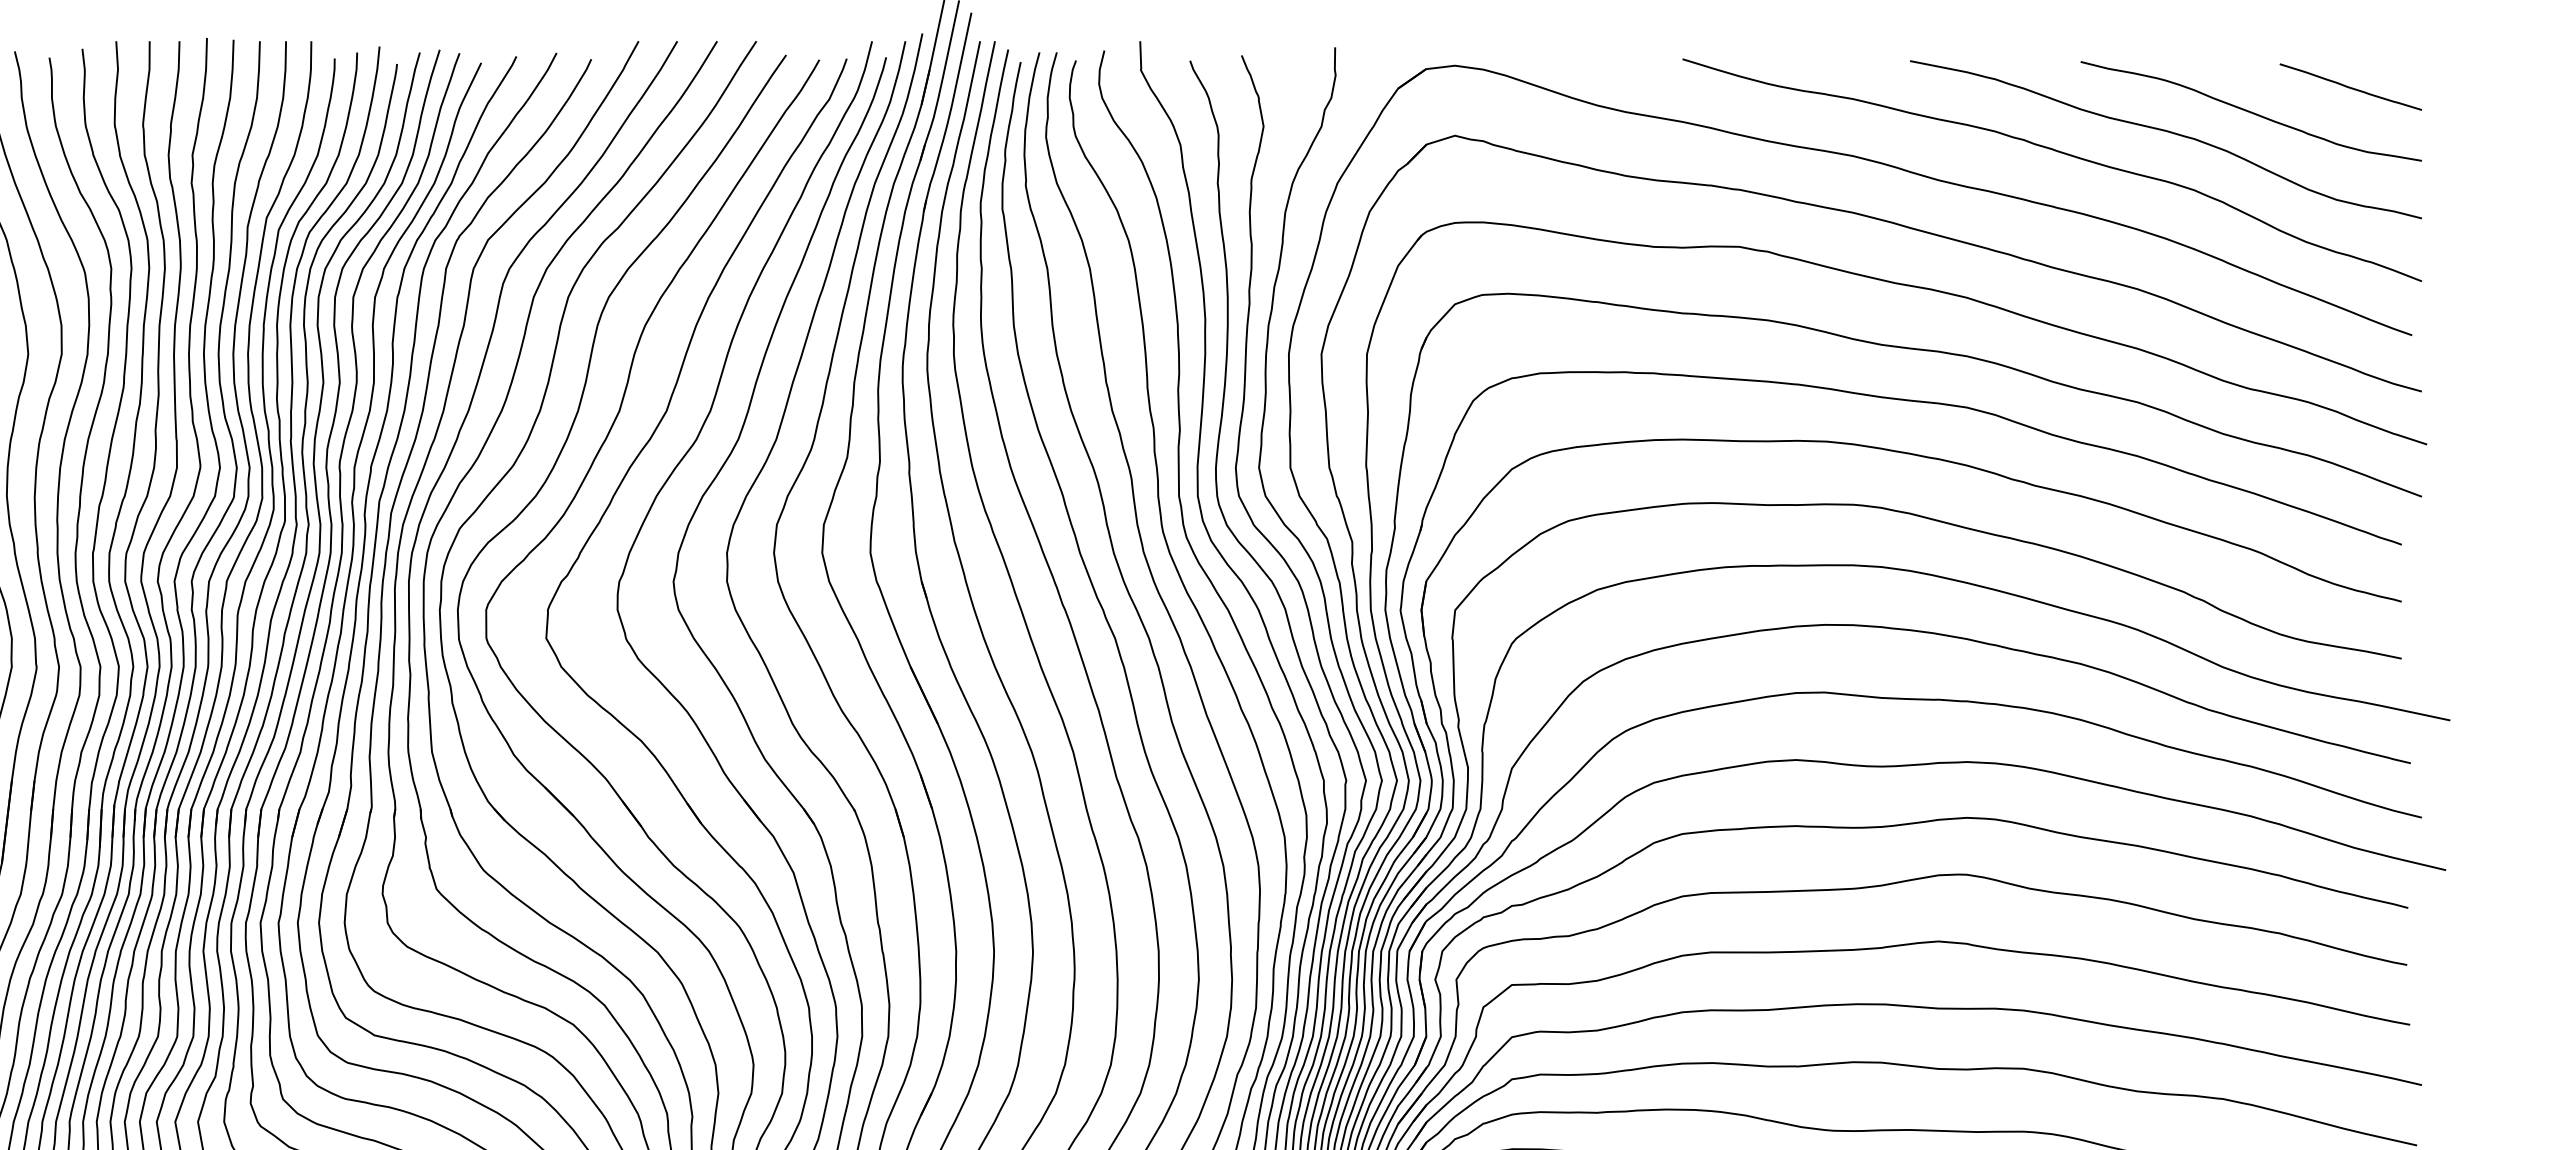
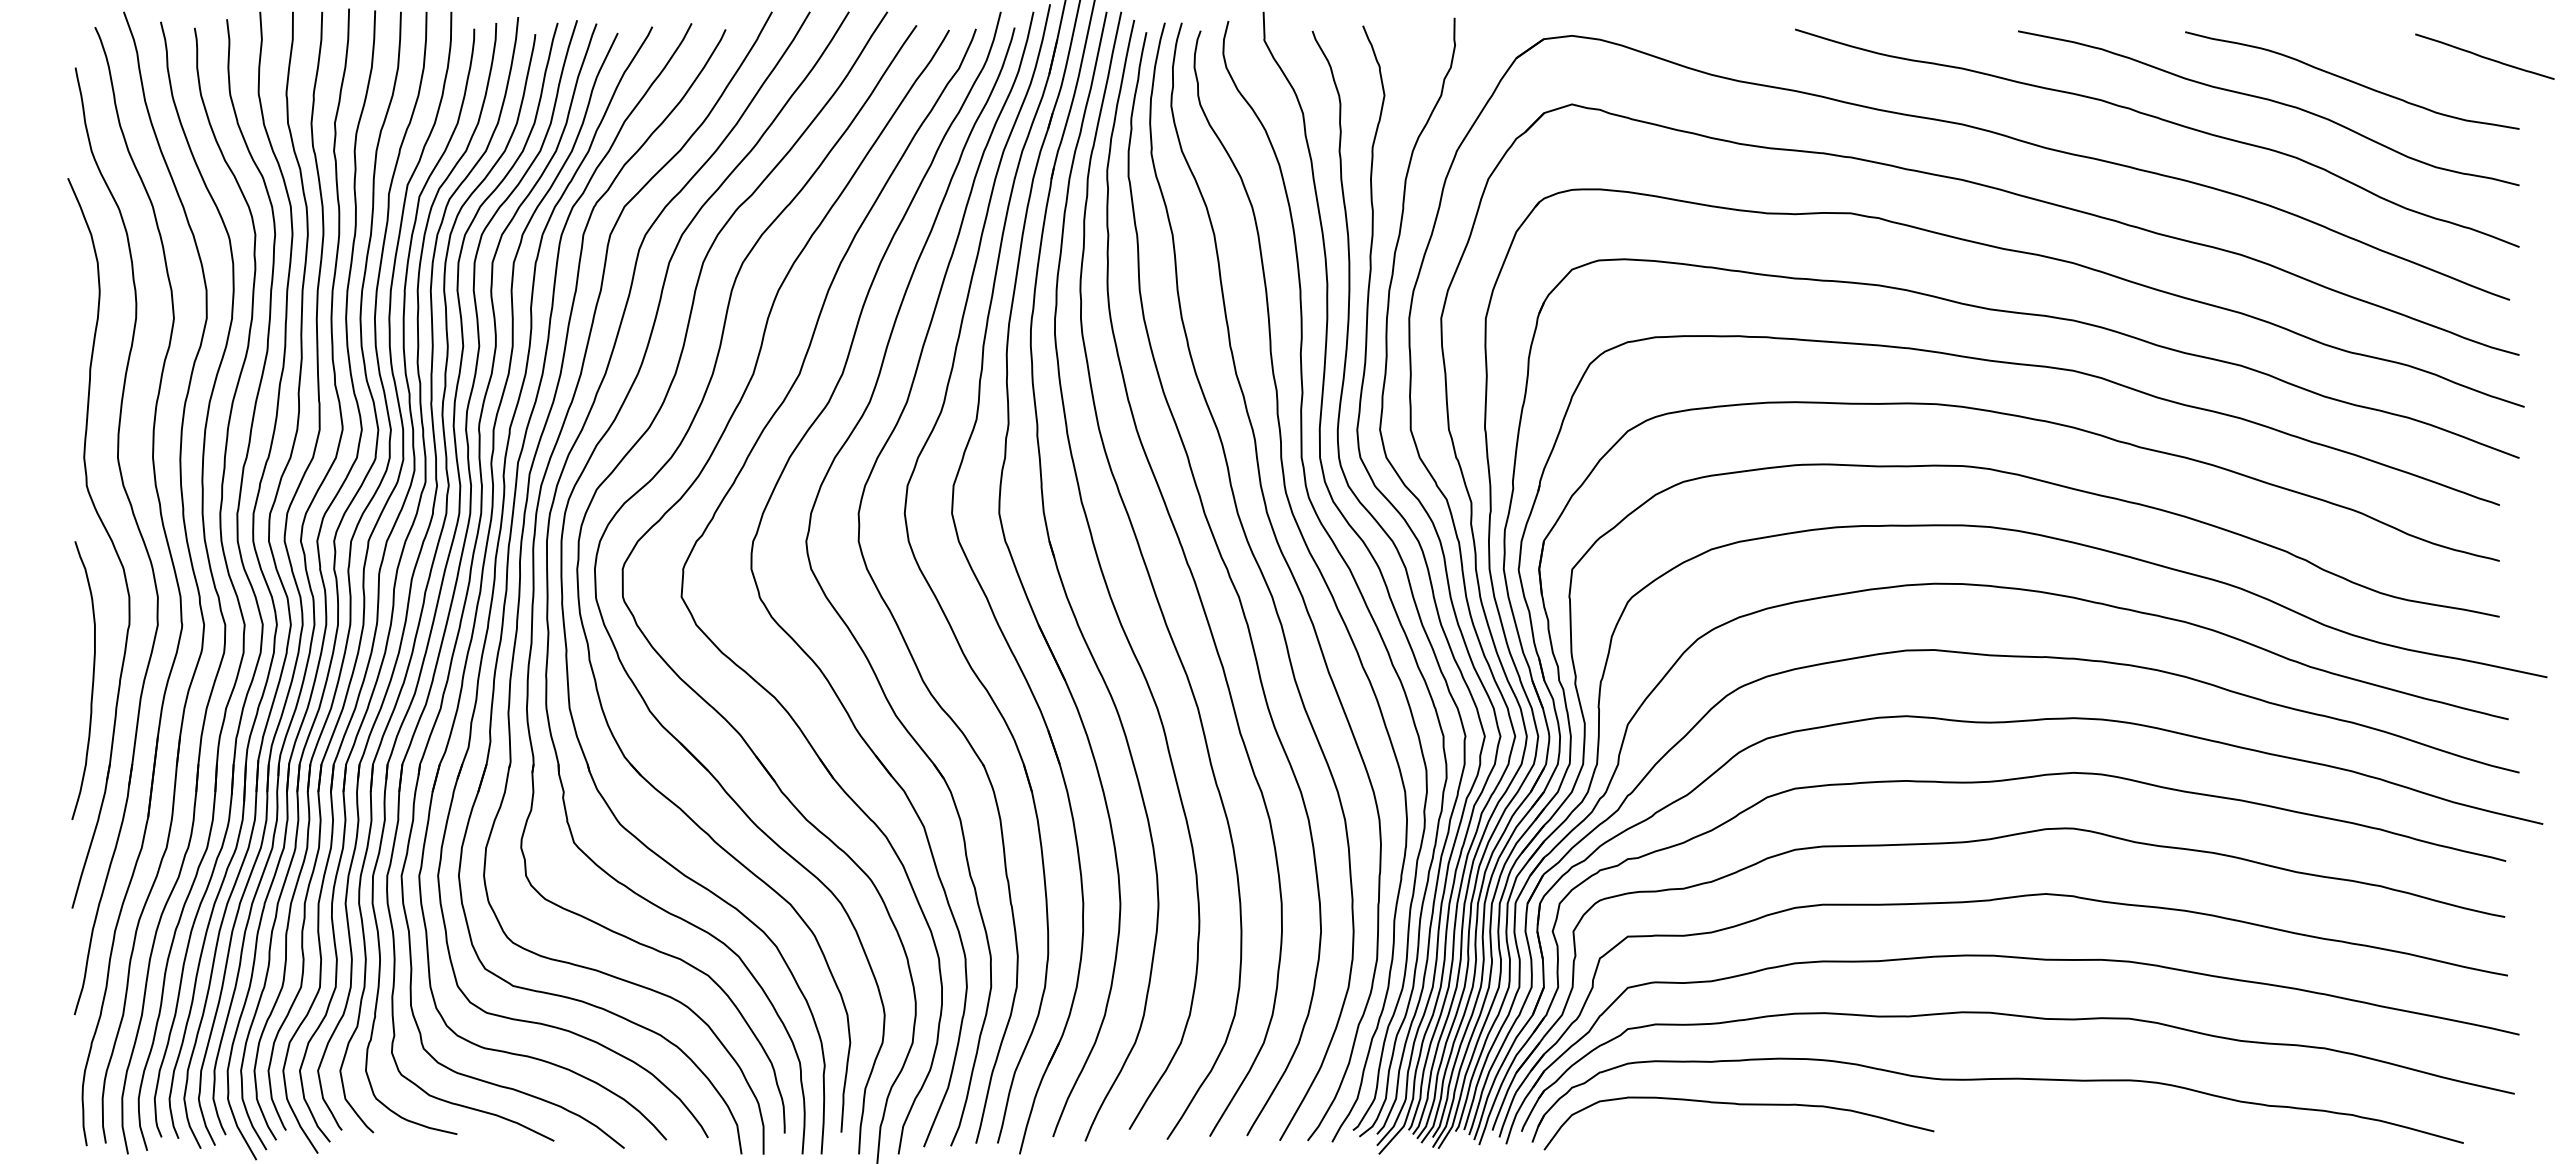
curve: (2350, 86) -> (2484, 56), moved

